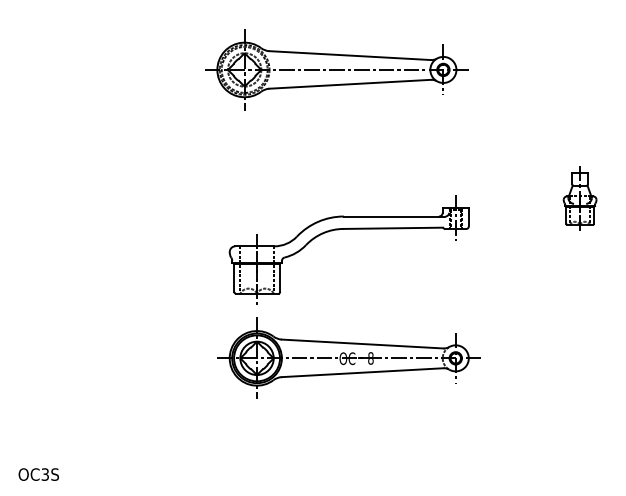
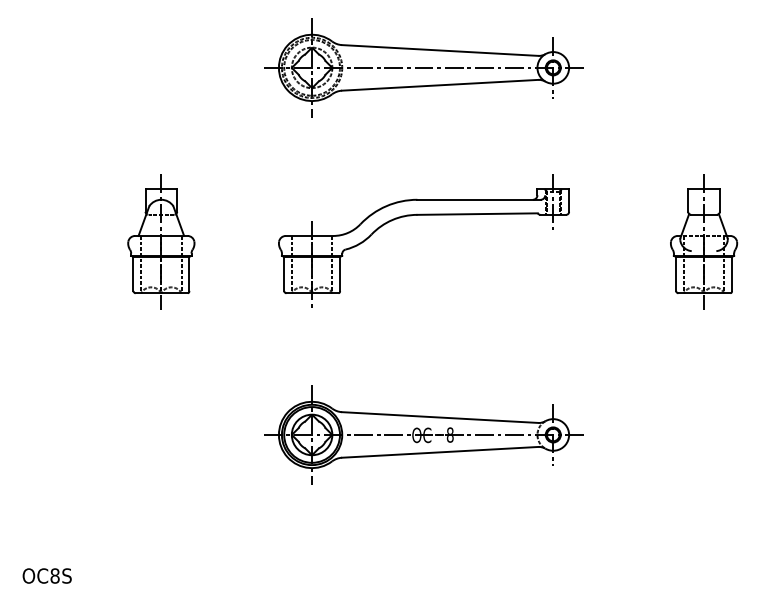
part: (336, 69) -> (423, 67), moved
part: (132, 198) -> (161, 241), added
part: (580, 198) -> (704, 241), size x1.67
part: (348, 229) -> (423, 215), moved
text: (44, 474) -> (54, 575), OC3S -> OC8S

